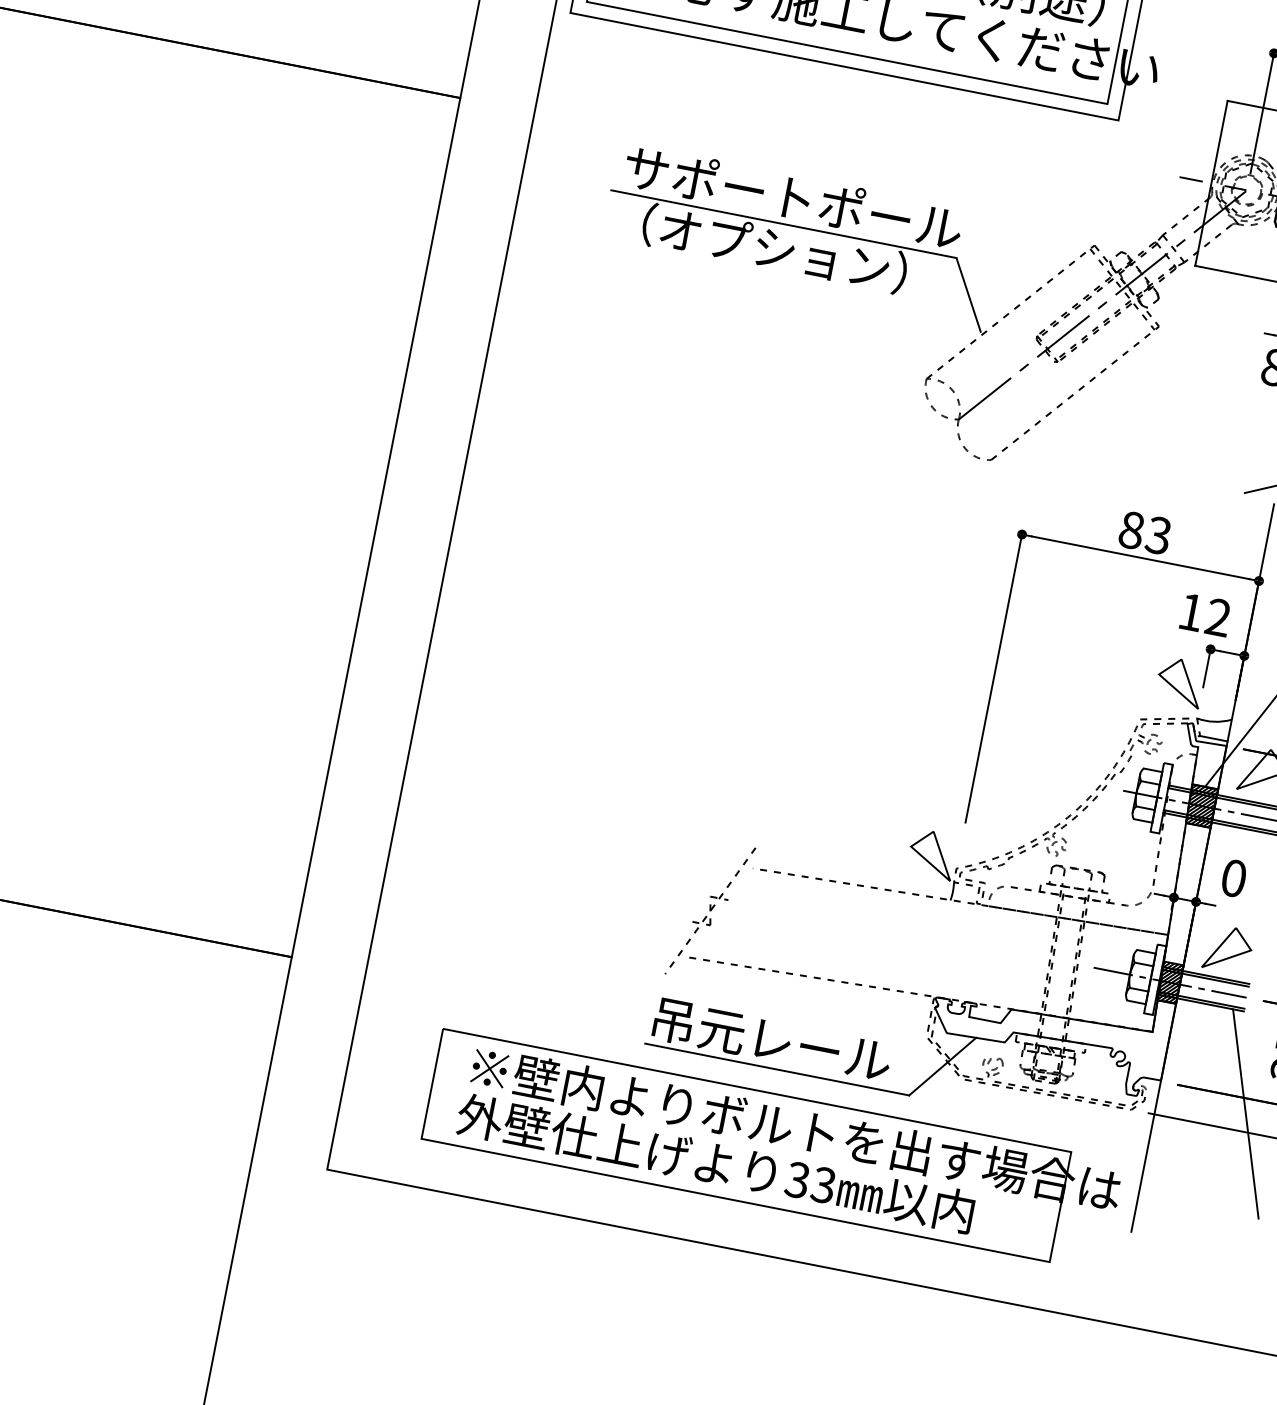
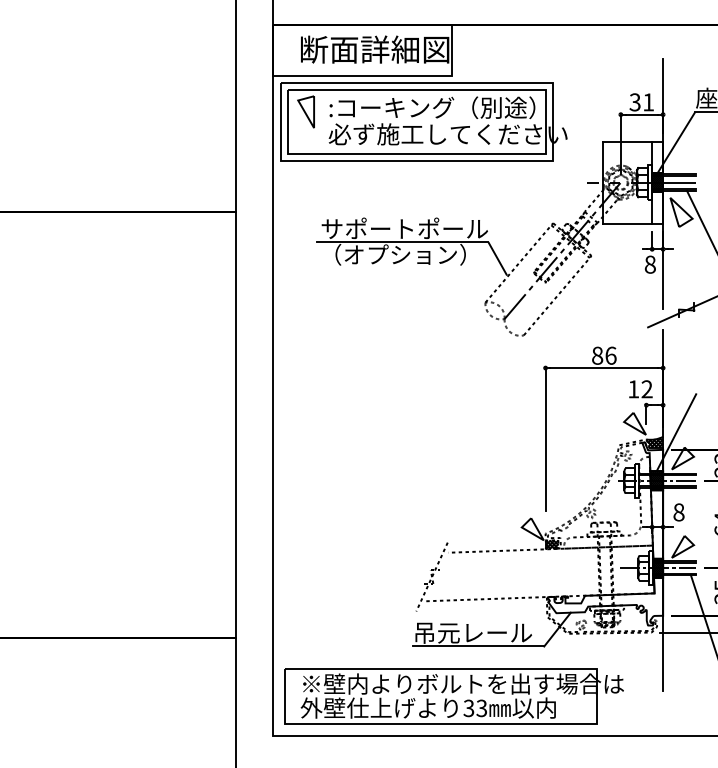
text: (1157, 534) -> (610, 355), 83 -> 86
hatch: (1212, 725) -> (654, 441), added
text: (1232, 878) -> (678, 512), 0 -> 8
hatch: (964, 892) -> (551, 544), added
part: (771, 1150) -> (453, 696), moved

